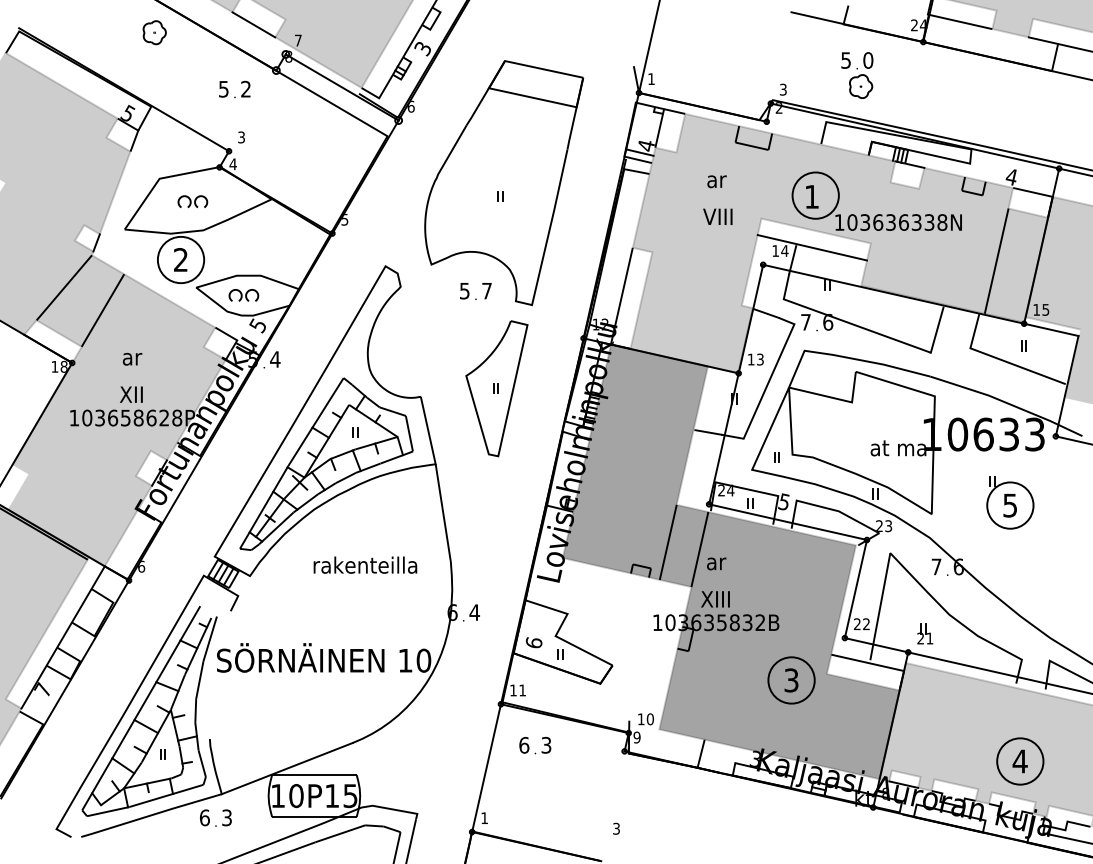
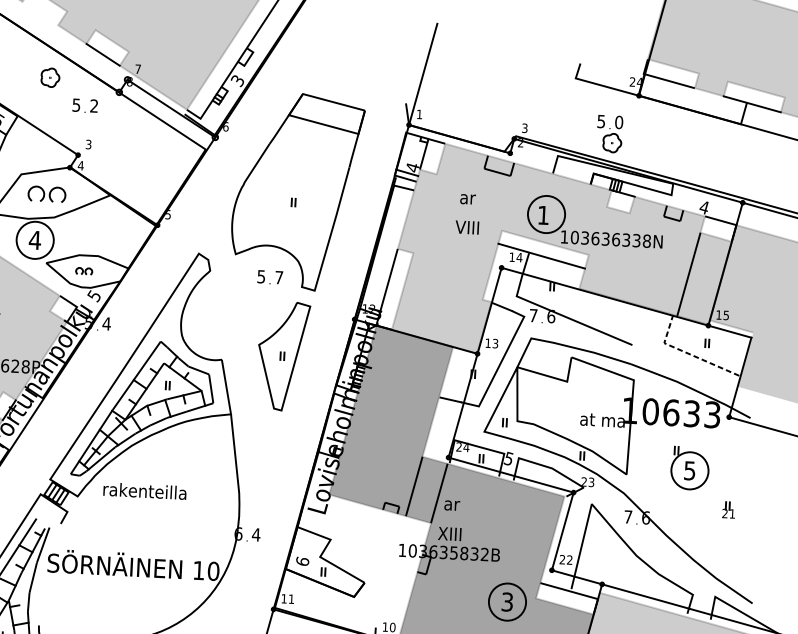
line: (857, 27) -> (586, 81), removed
part: (154, 32) -> (50, 77), moved
part: (857, 75) -> (609, 134), moved
part: (192, 201) -> (46, 193), size x1.6
text: (180, 259) -> (34, 239), 2 -> 4
part: (243, 295) -> (83, 271), size x0.7
line: (936, 329) -> (637, 326), removed
line: (1000, 359) -> (687, 353), solid -> dashed
text: (365, 564) -> (145, 490), moved
part: (925, 633) -> (729, 509), moved

